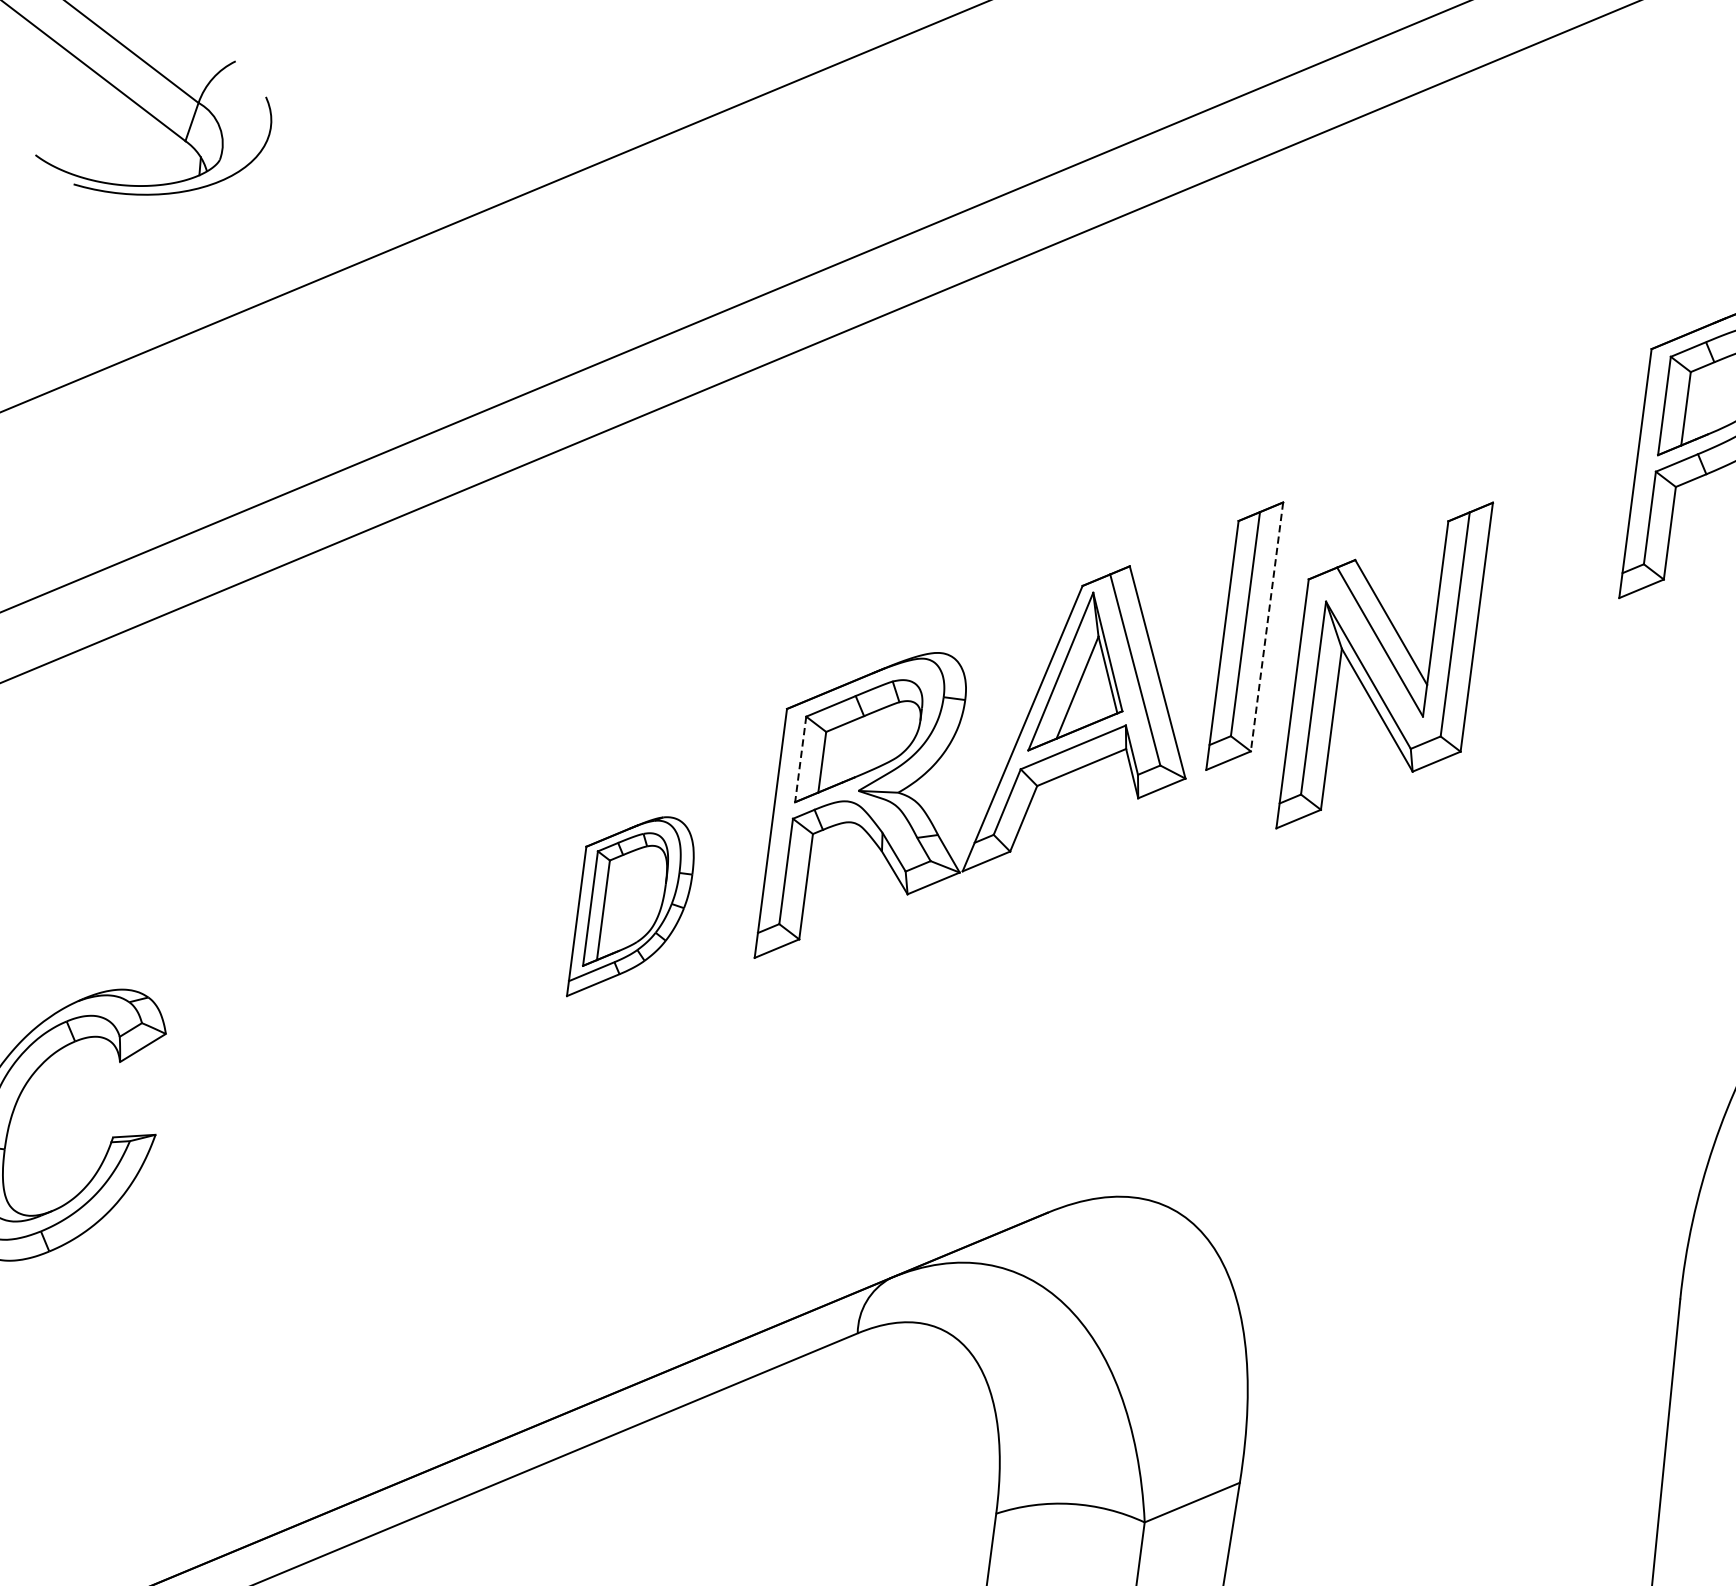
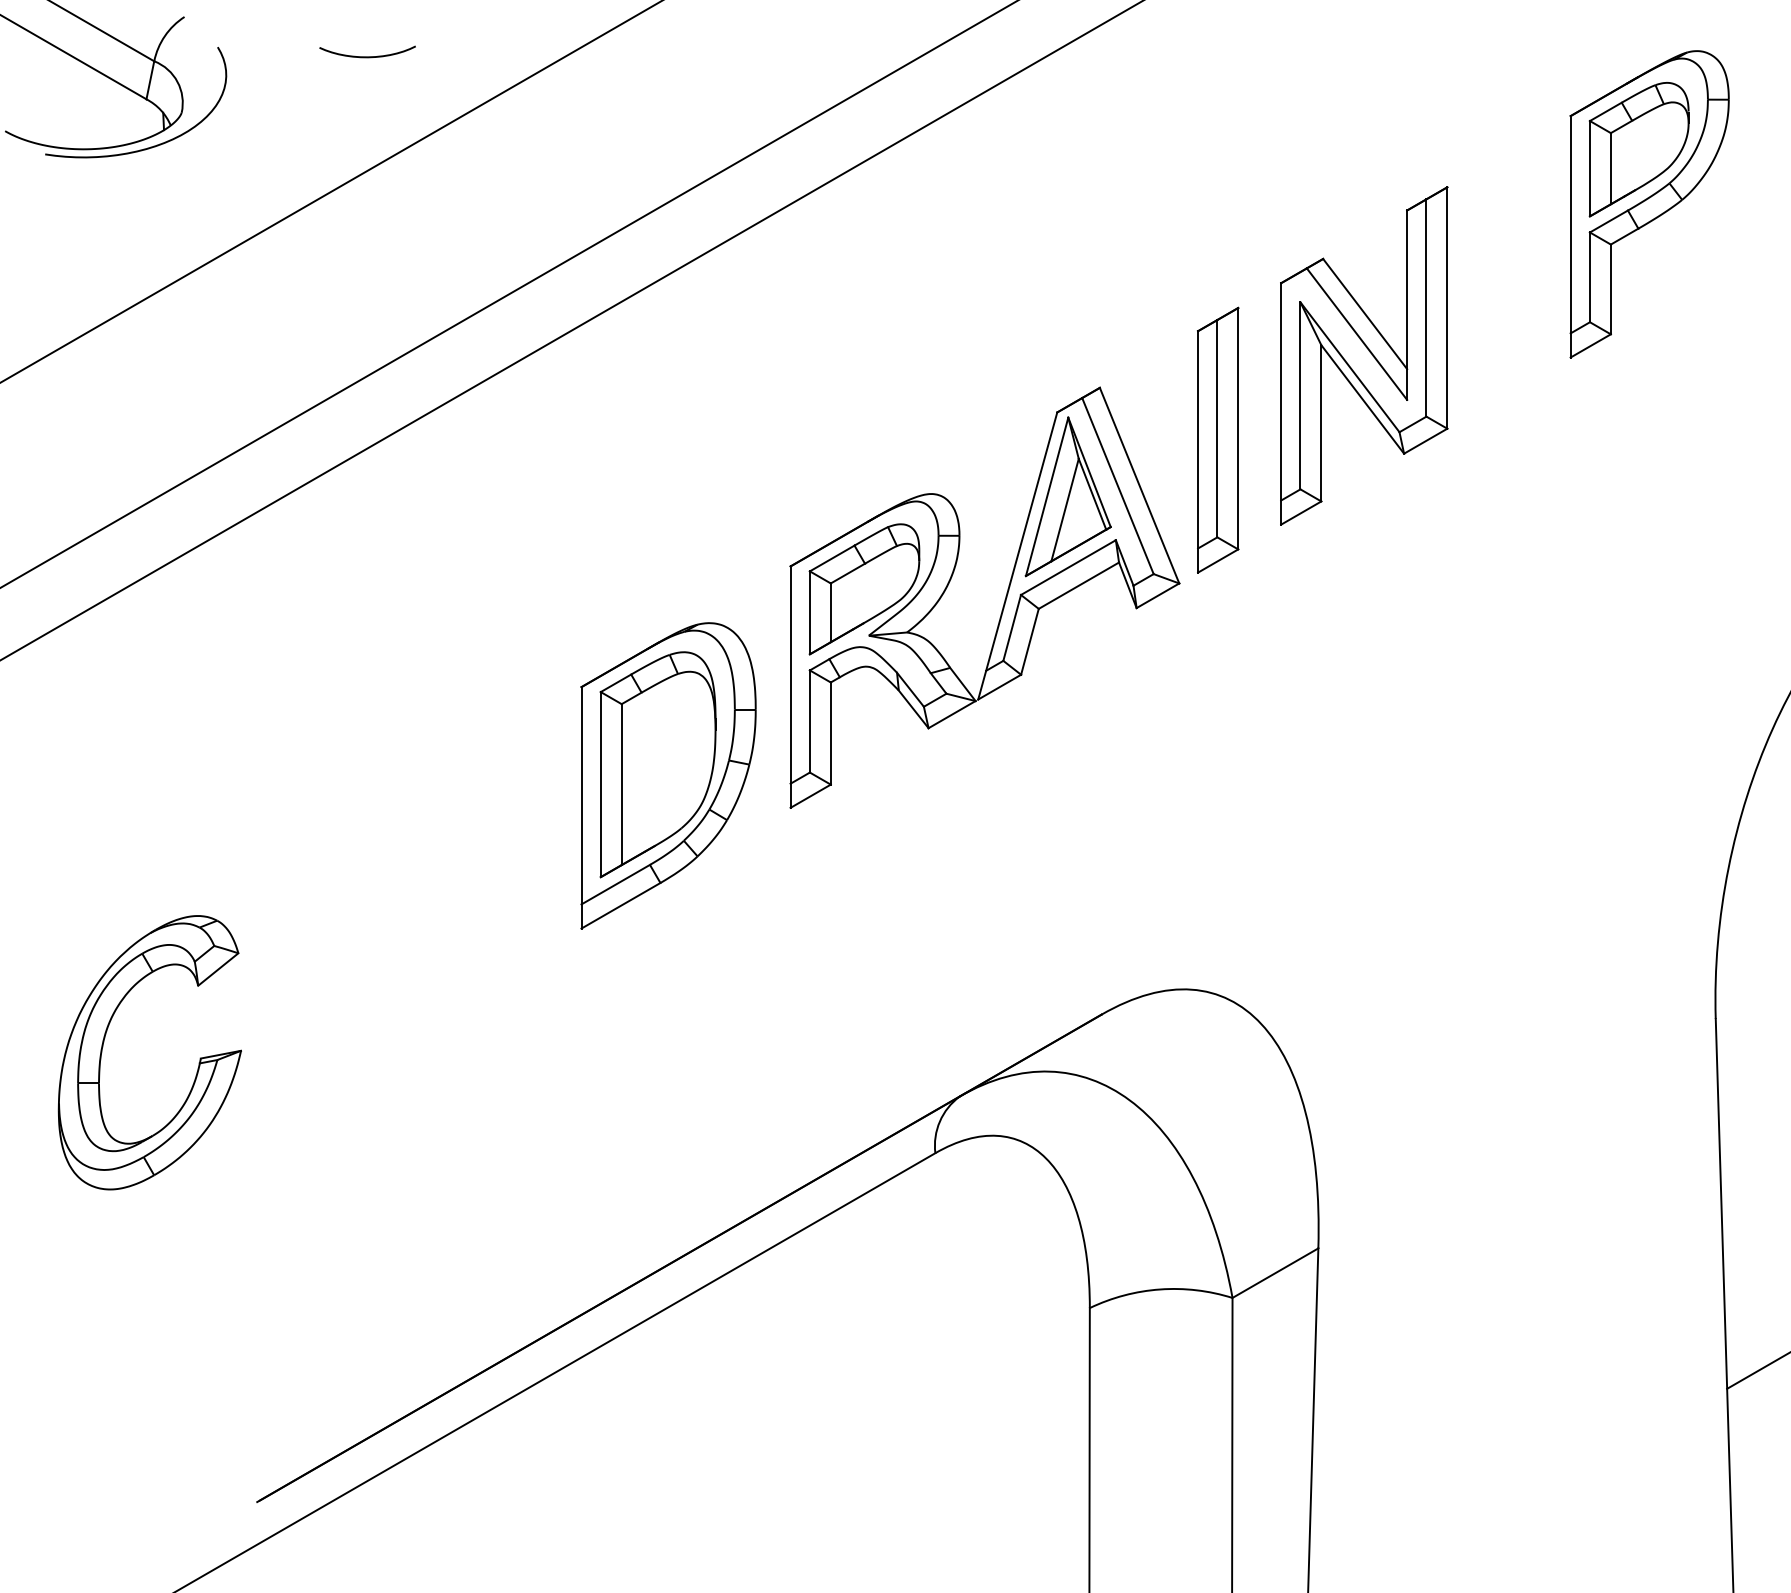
curve: (419, 126) -> (367, 56), added
line: (1267, 626) -> (1238, 428), dashed -> solid
part: (1384, 665) -> (1364, 355), moved
line: (800, 760) -> (809, 613), dashed -> solid
part: (633, 908) -> (668, 775), size x1.67

